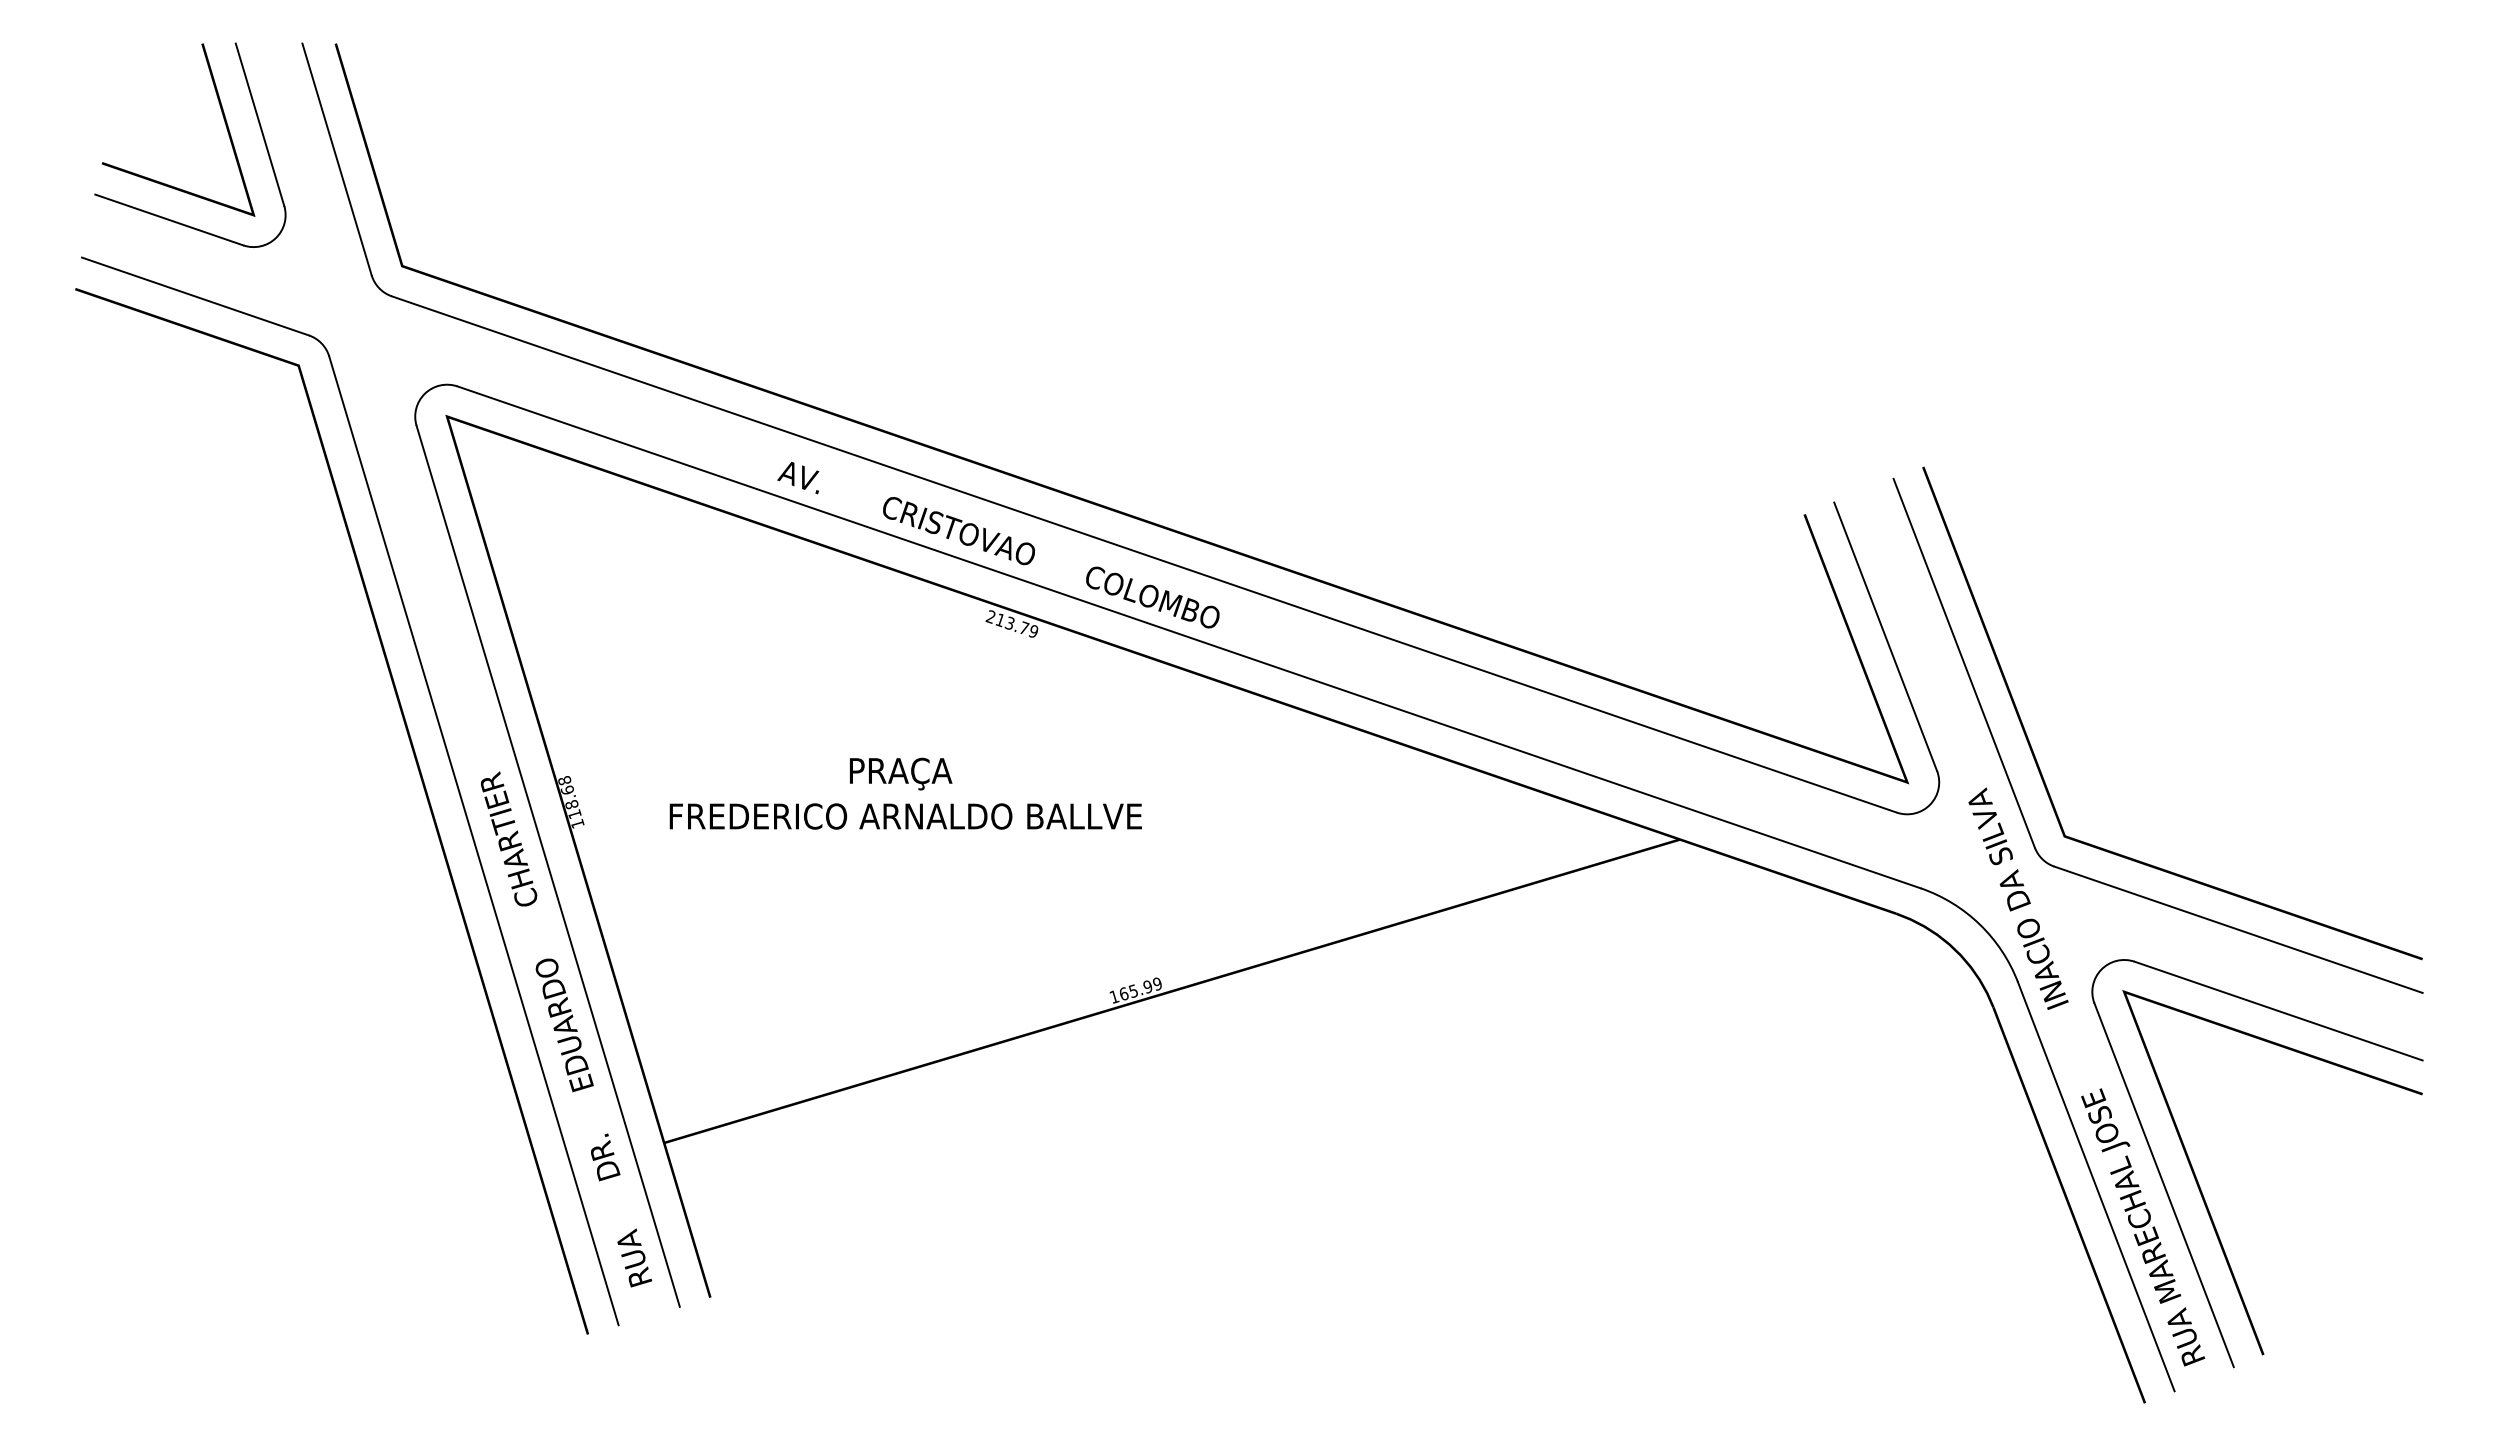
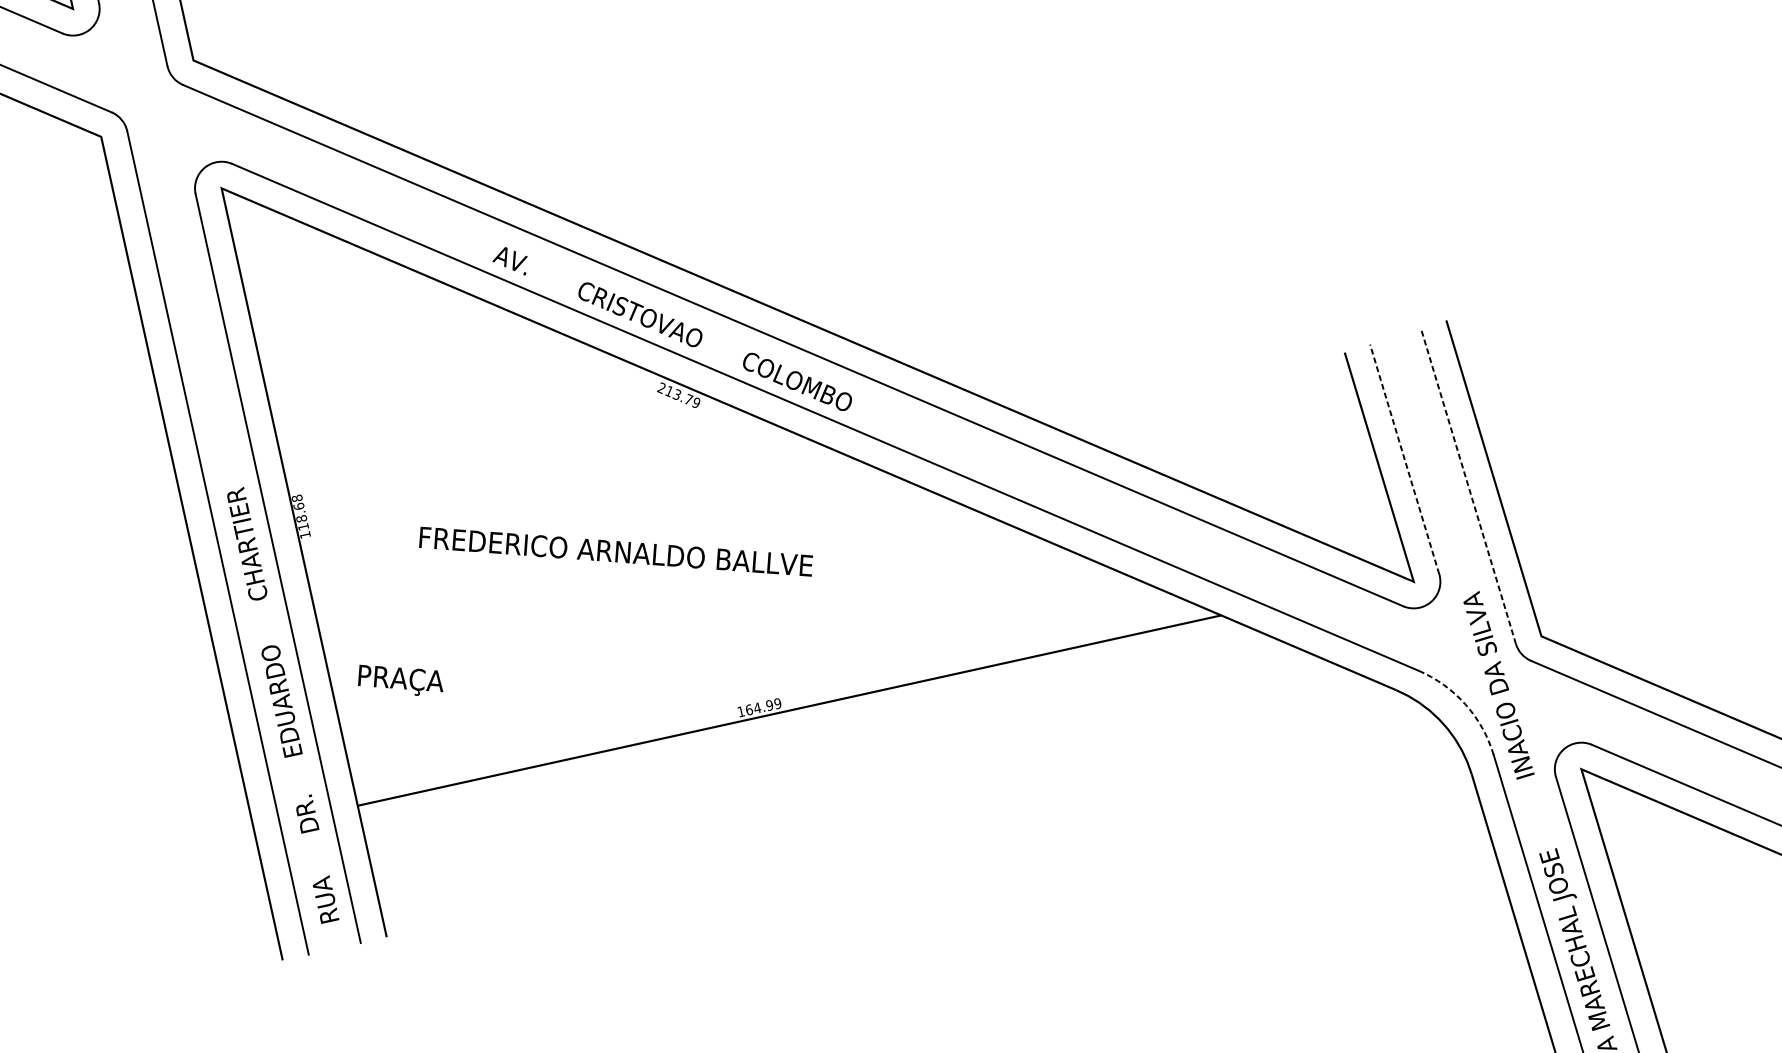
line: (1885, 636) -> (1404, 459), solid -> dashed
line: (1964, 663) -> (1468, 486), solid -> dashed
text: (901, 773) -> (401, 680), moved
text: (905, 816) -> (615, 551), moved
arc: (1979, 924) -> (1465, 704), solid -> dashed
text: (1133, 990) -> (757, 707), 165.99 -> 164.99

